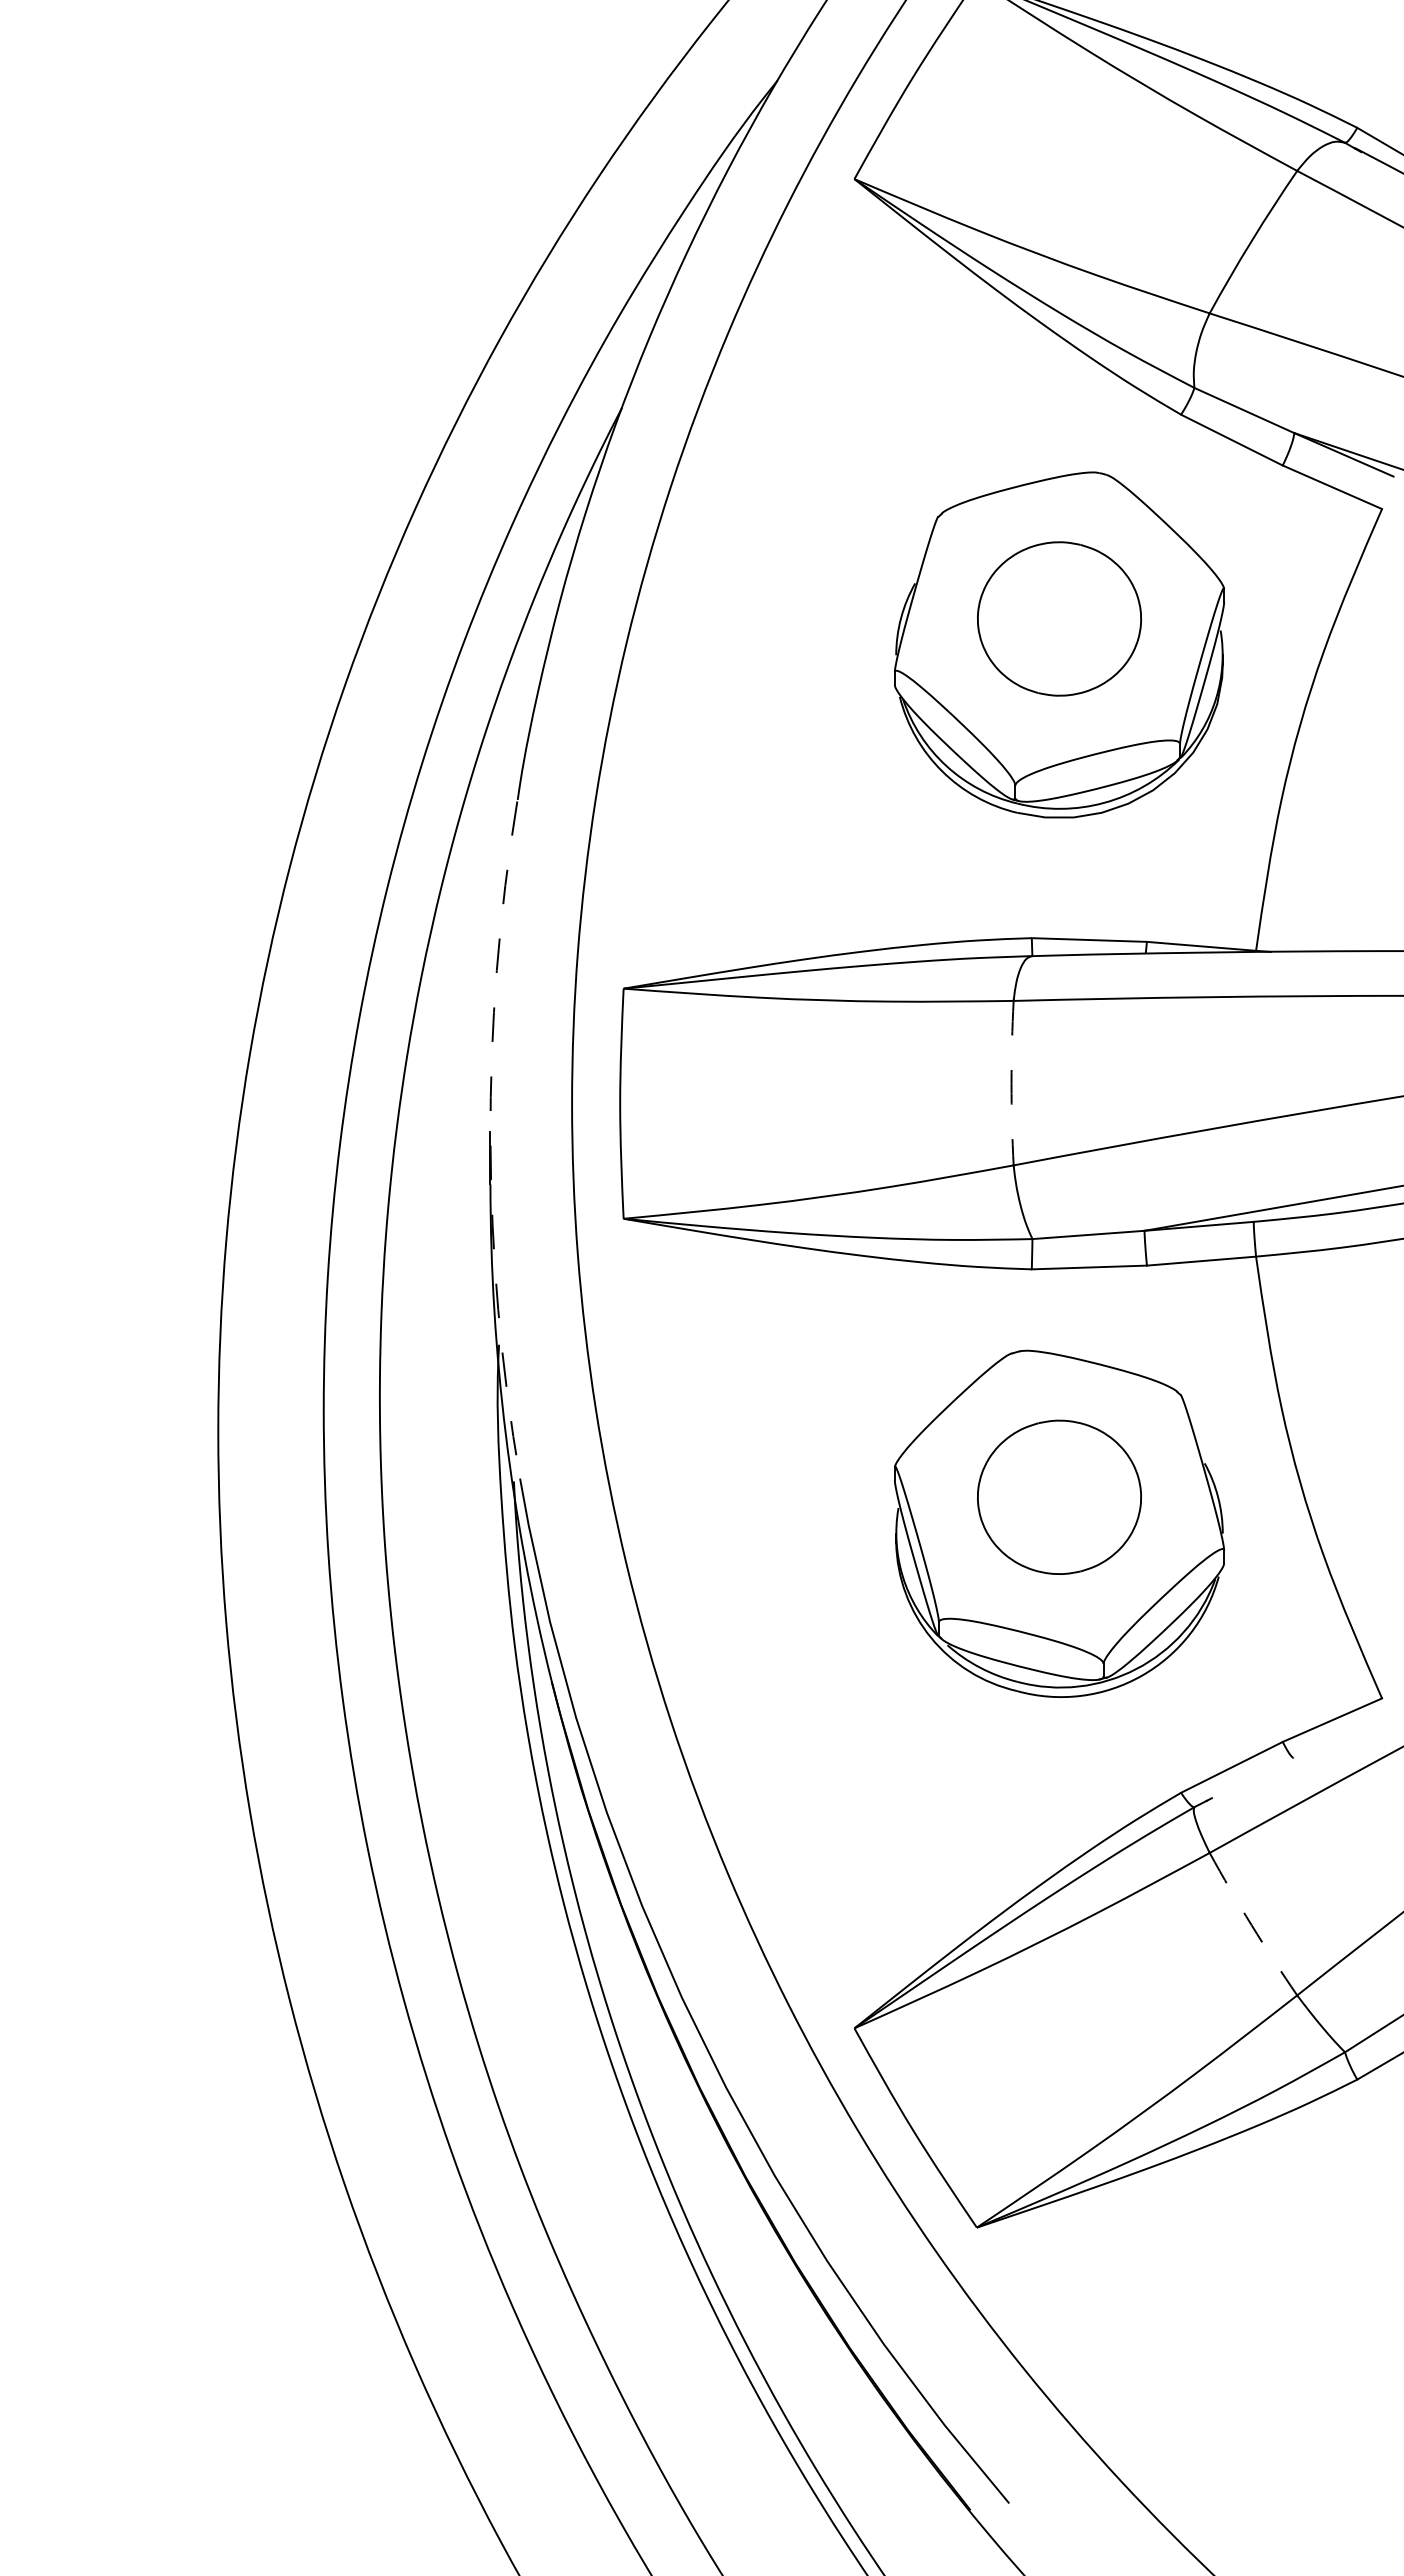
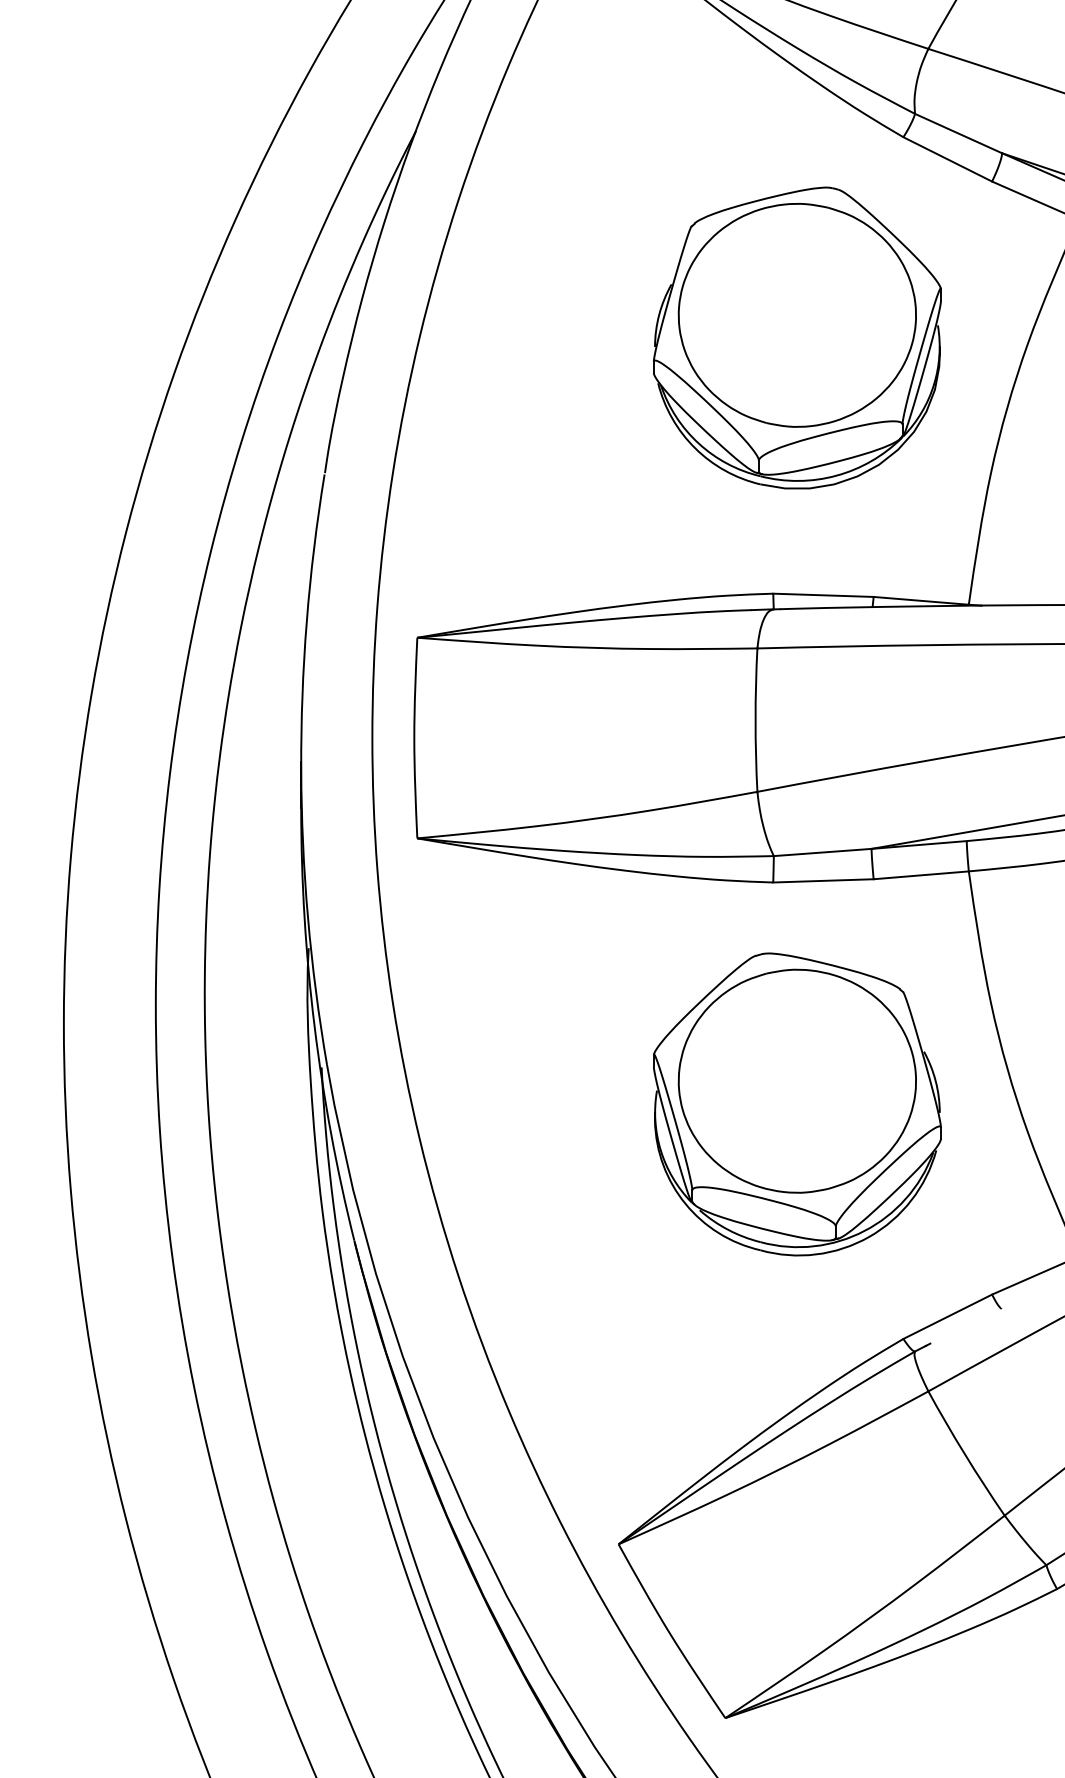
part: (1059, 618) -> (797, 314), size x1.67
arc: (1011, 1083) -> (755, 720), dashed -> solid
arc: (490, 1140) -> (301, 770), dashed -> solid
part: (1059, 1497) -> (797, 1081), size x1.67
arc: (1251, 1925) -> (964, 1454), dashed -> solid

